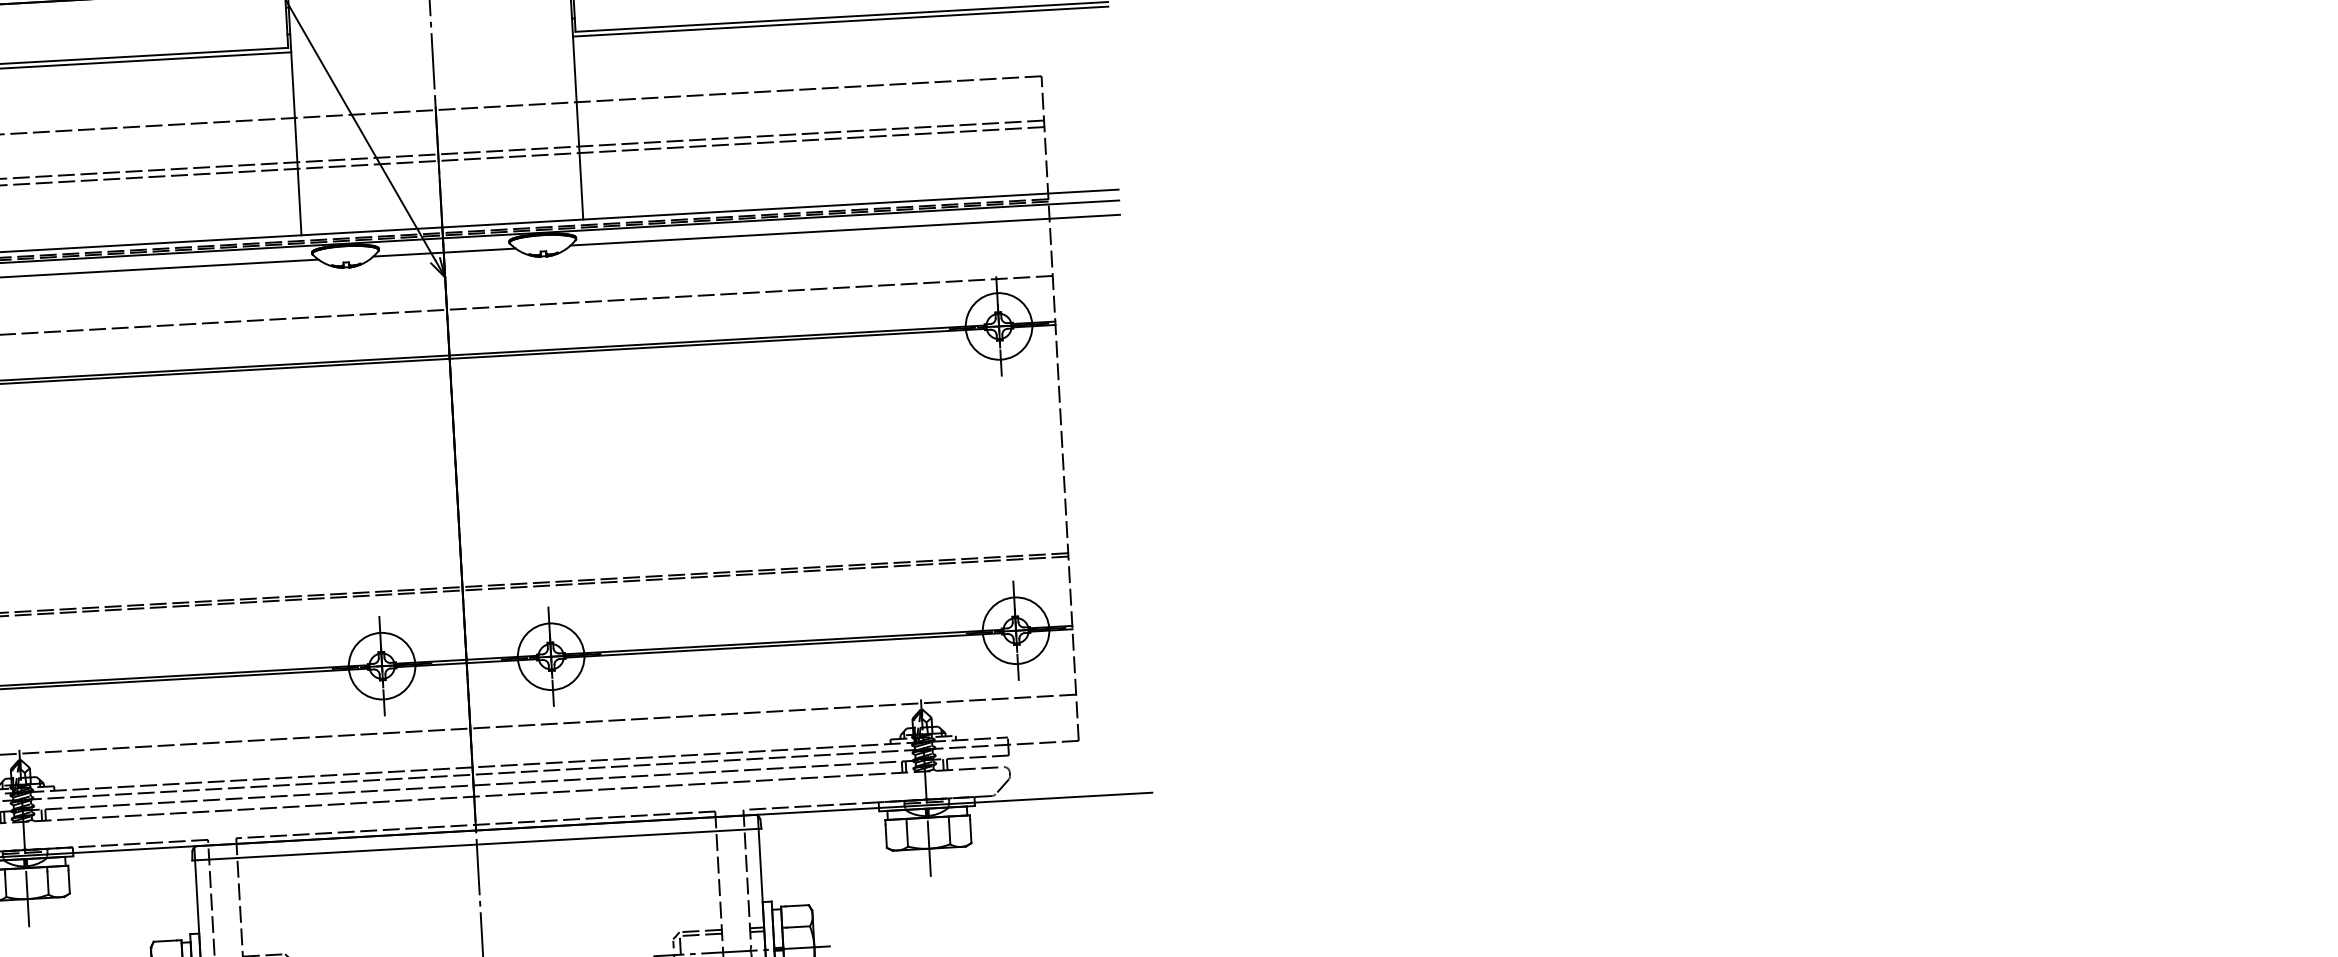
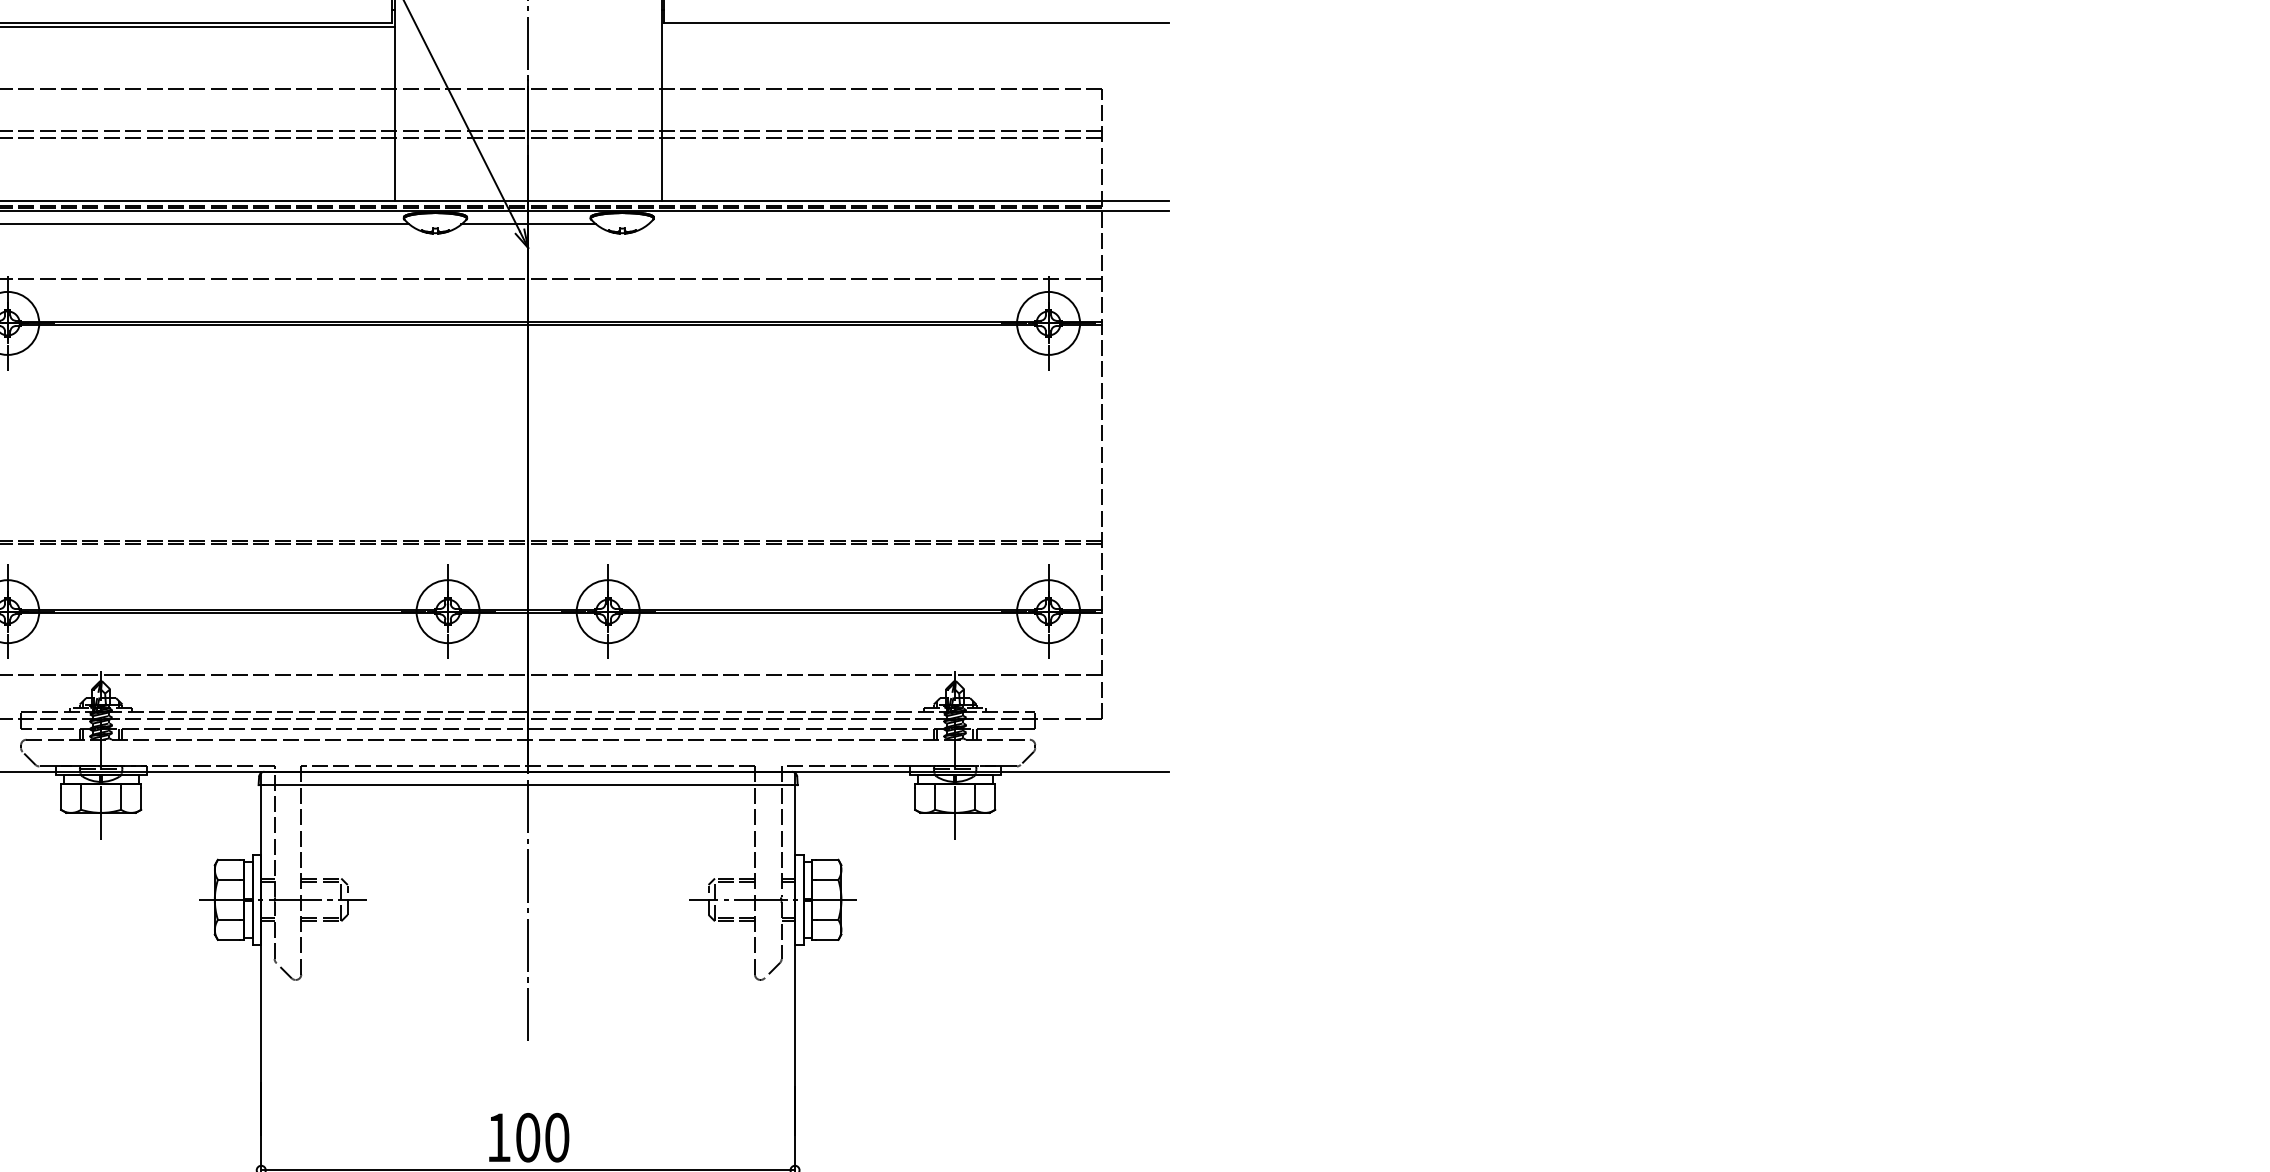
line: (840, 21) -> (914, 27), removed
line: (845, 230) -> (908, 224), removed

